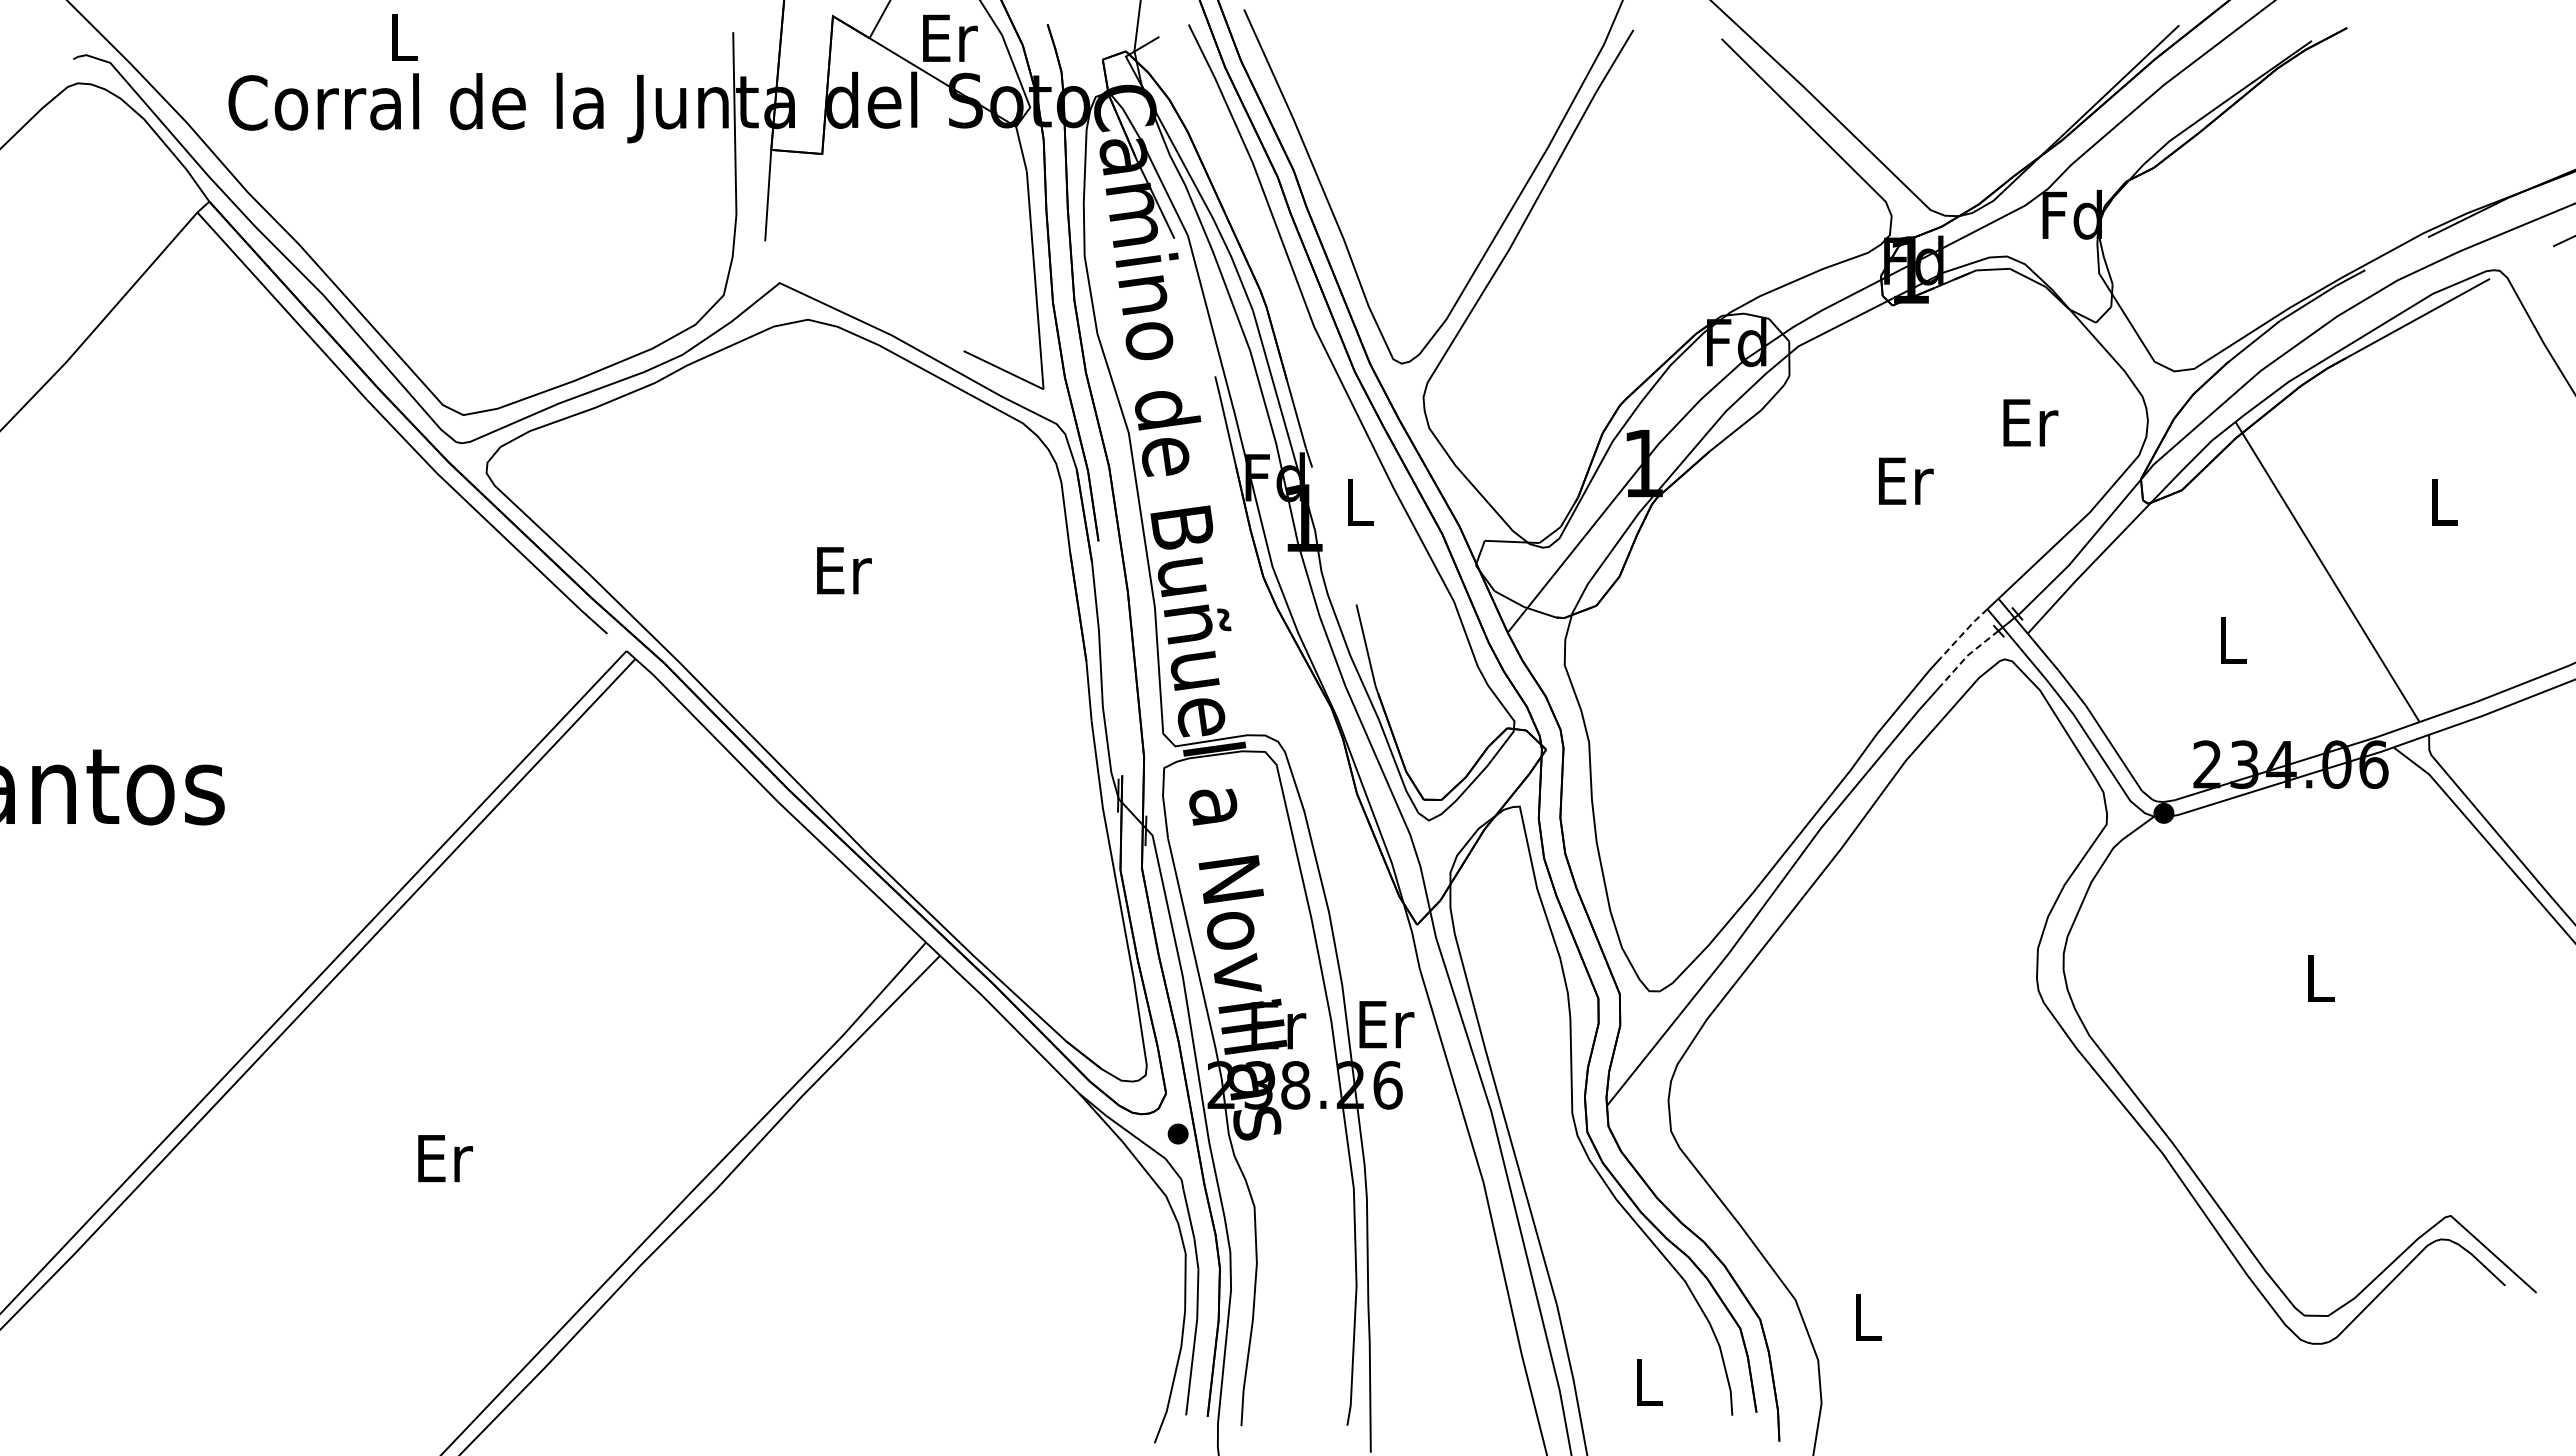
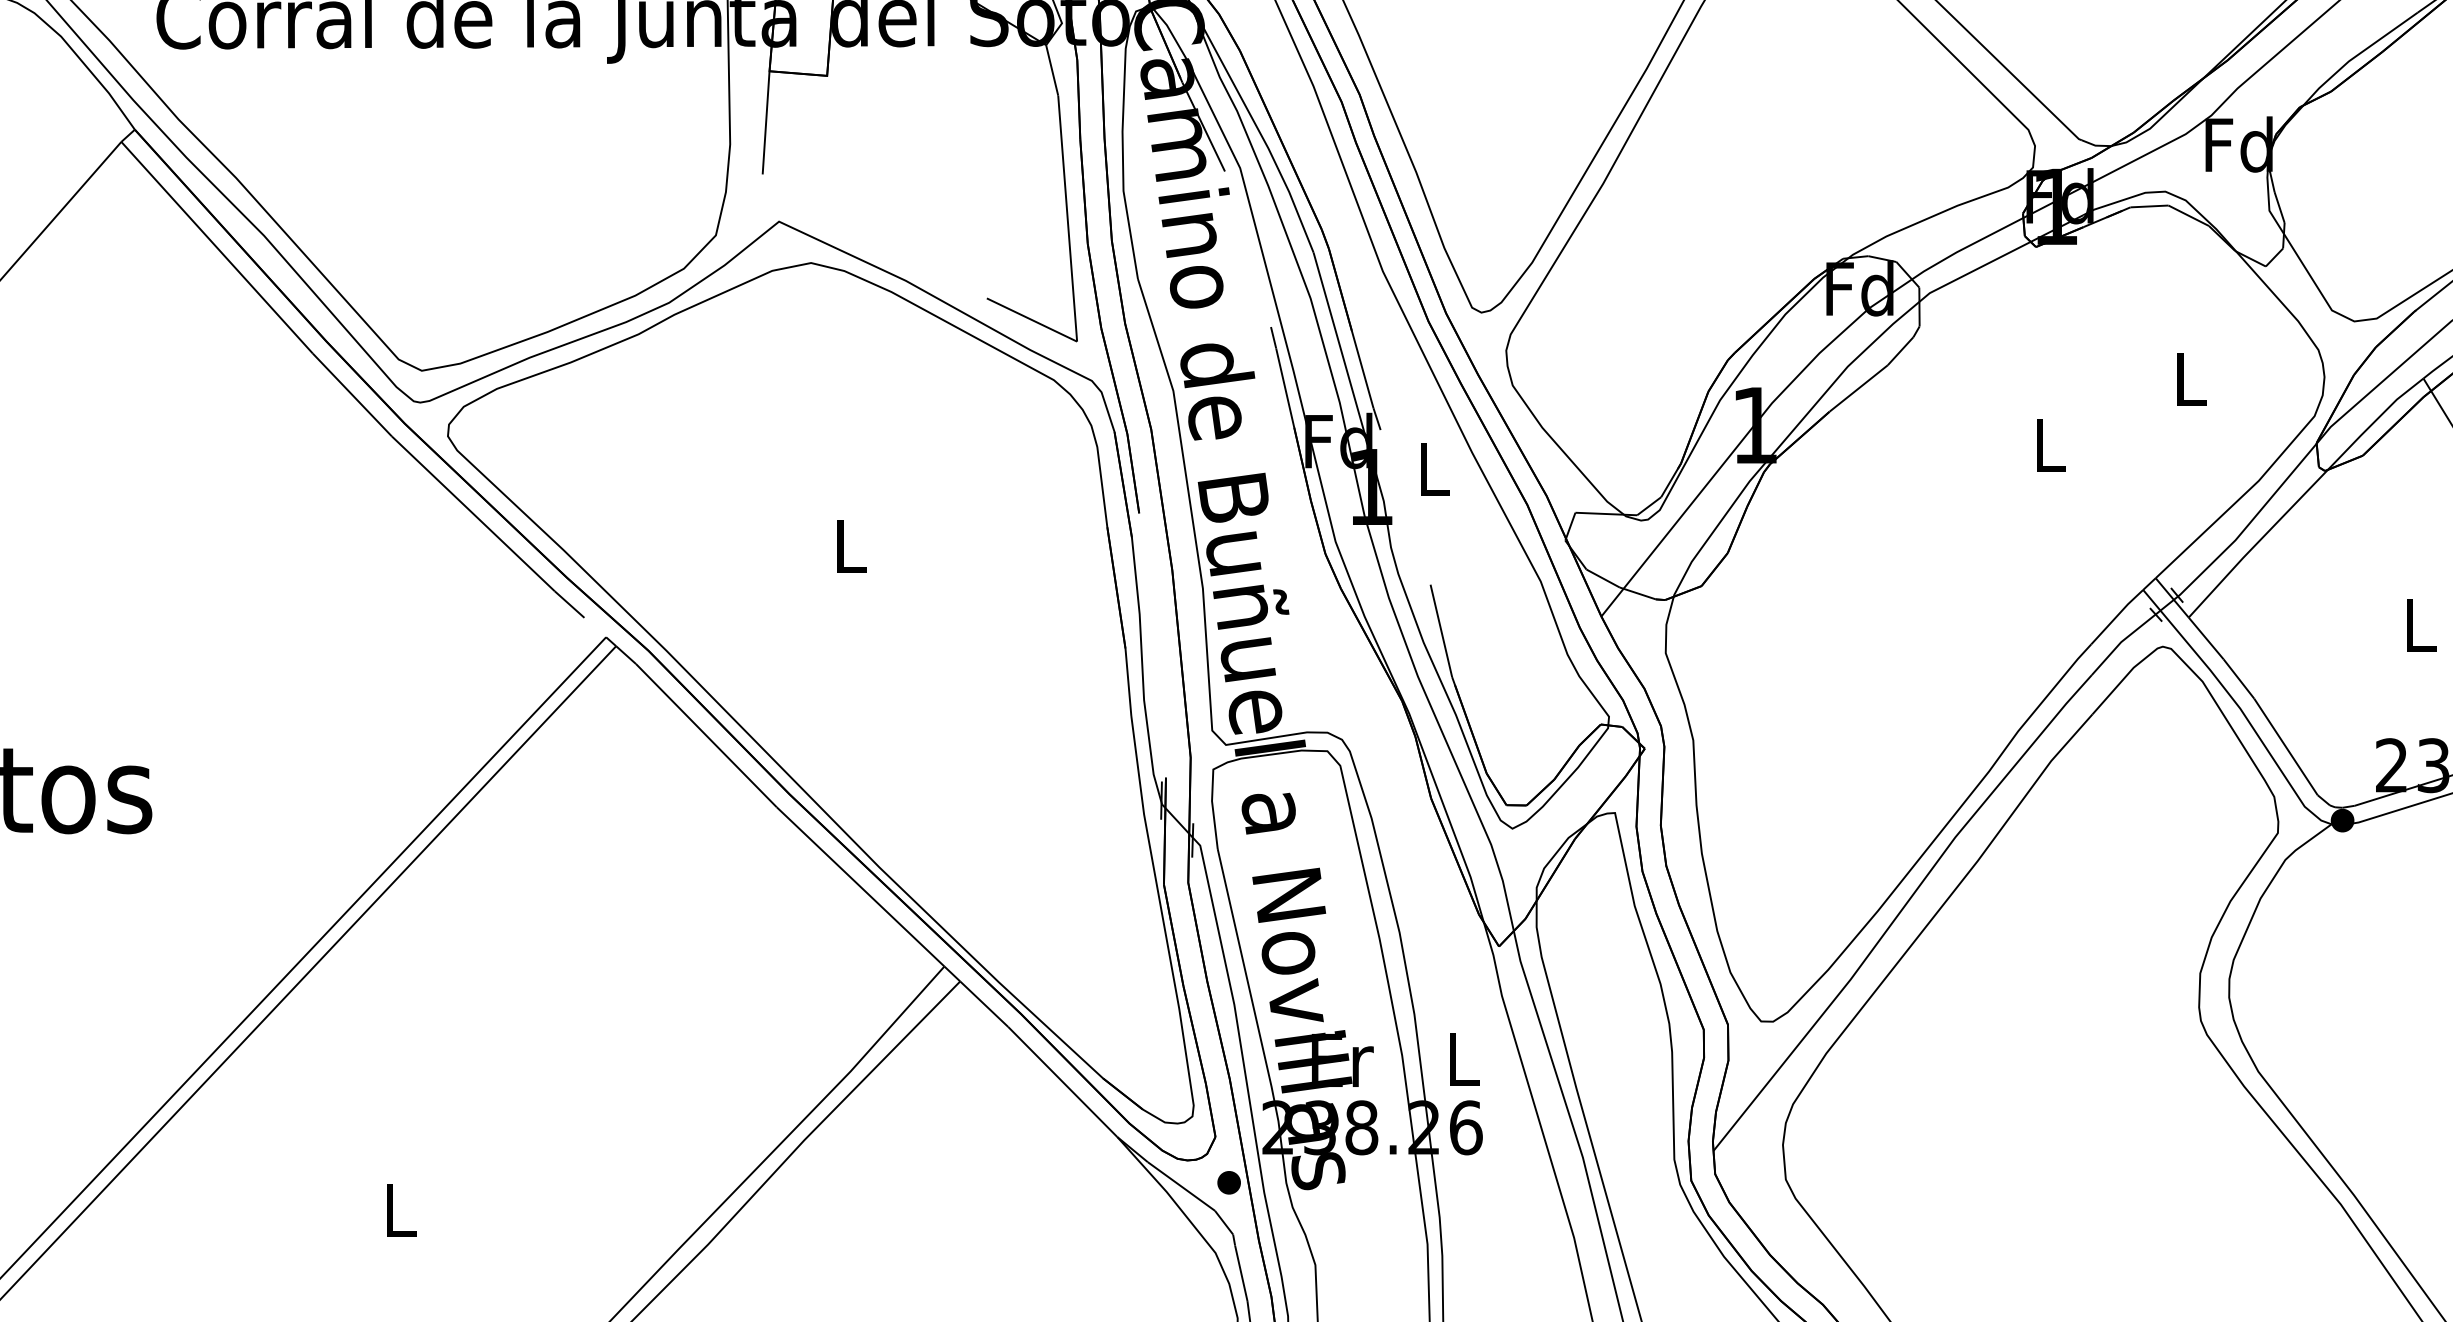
text: (2030, 422) -> (2191, 379), Er -> L
text: (1906, 480) -> (2051, 444), Er -> L
text: (844, 570) -> (852, 546), Er -> L
line: (1964, 632) -> (2117, 616), dashed -> solid
line: (1967, 655) -> (2120, 642), dashed -> solid
text: (1386, 1024) -> (1464, 1059), Er -> L
text: (445, 1158) -> (401, 1210), Er -> L

